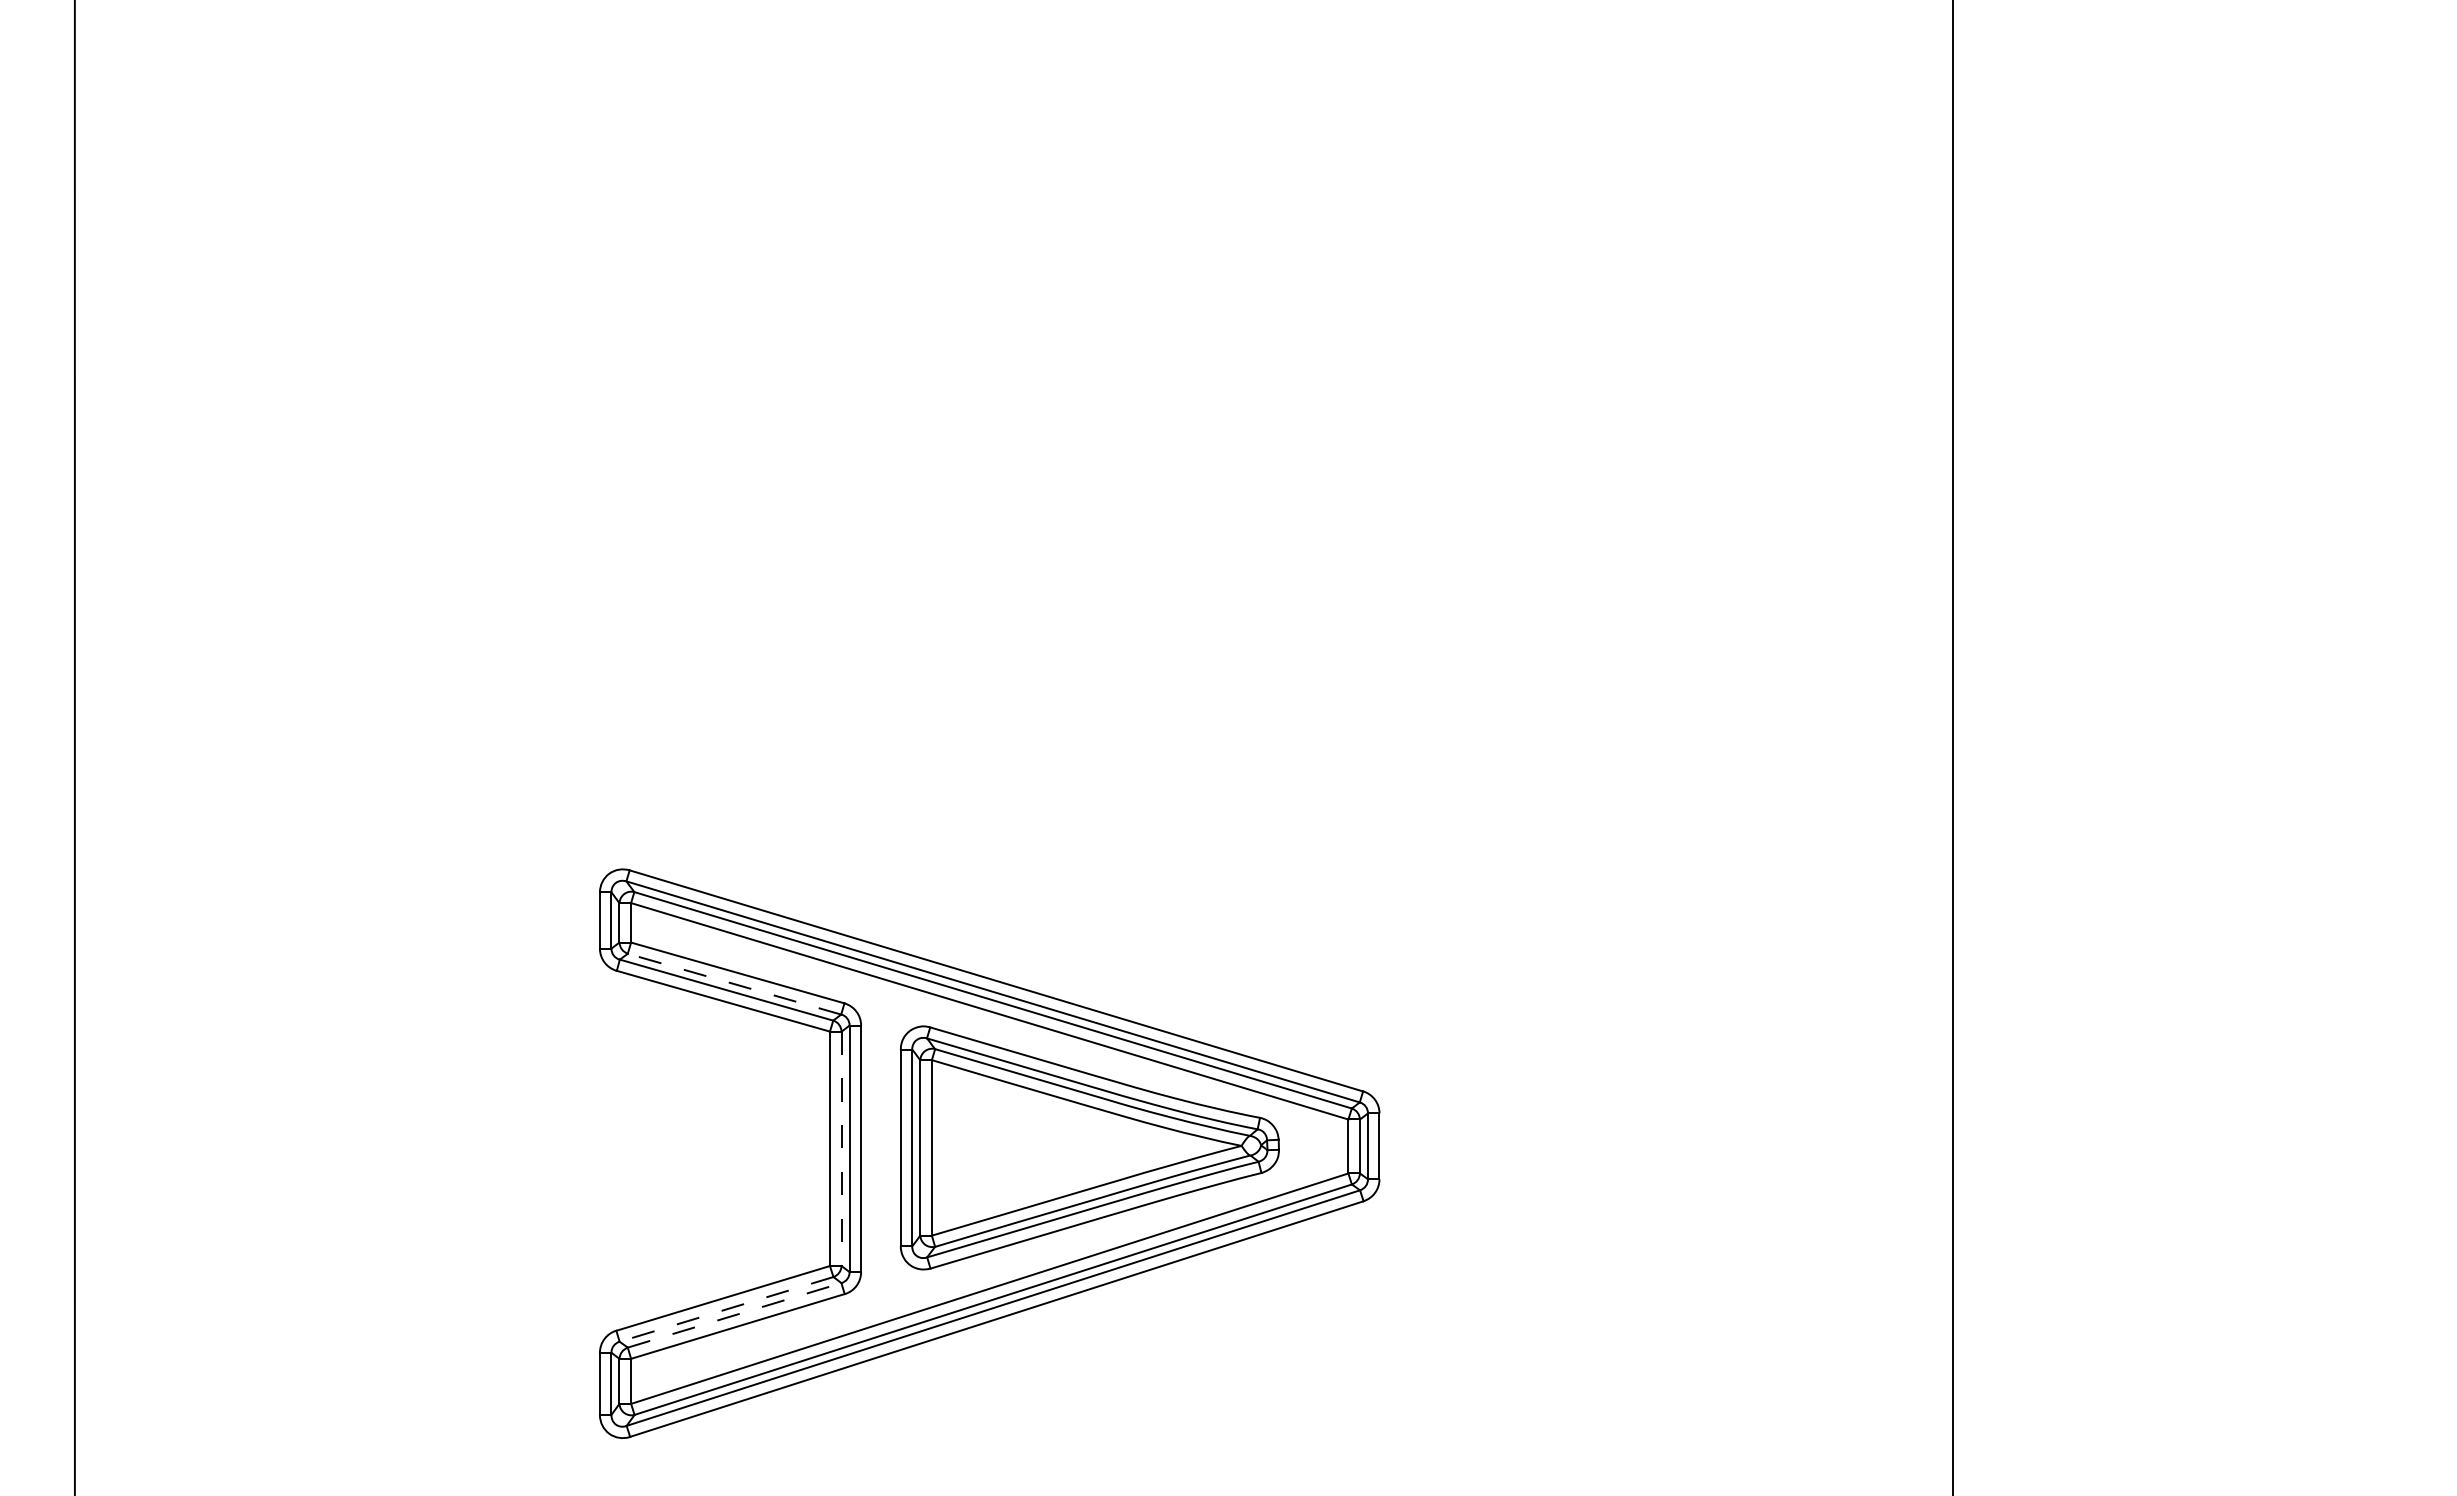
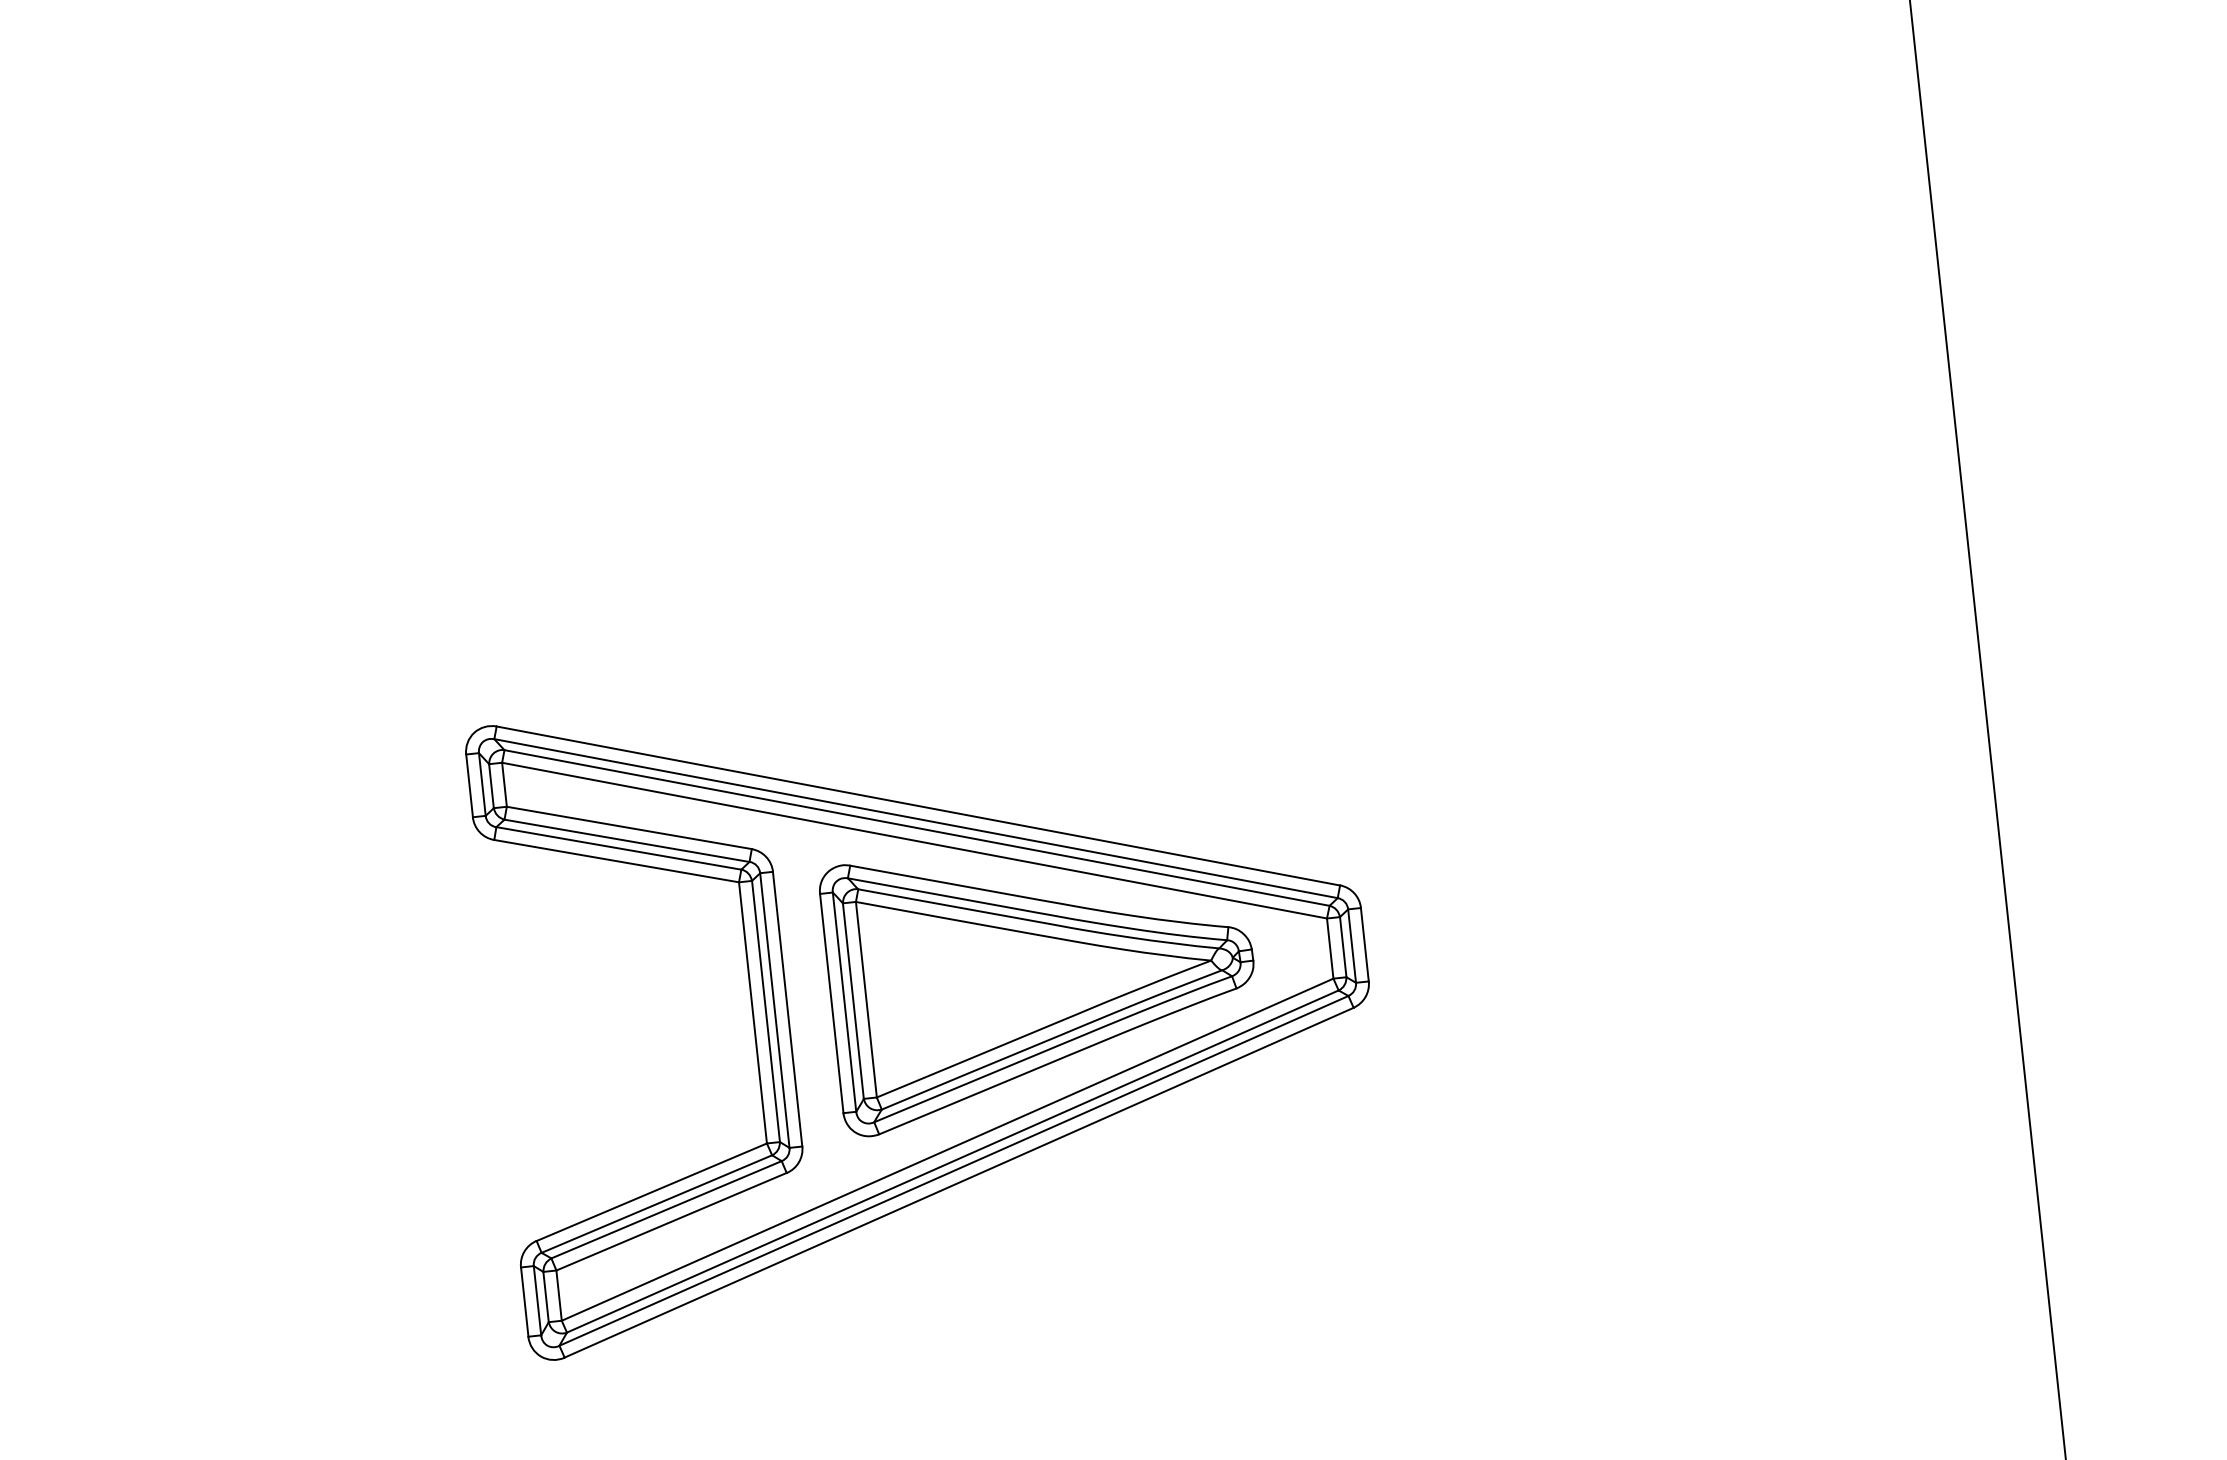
line: (734, 984) -> (627, 841), dashed -> solid
line: (841, 1149) -> (765, 1012), dashed -> solid
line: (726, 1309) -> (656, 1204), dashed -> solid
line: (734, 1315) -> (666, 1209), dashed -> solid

